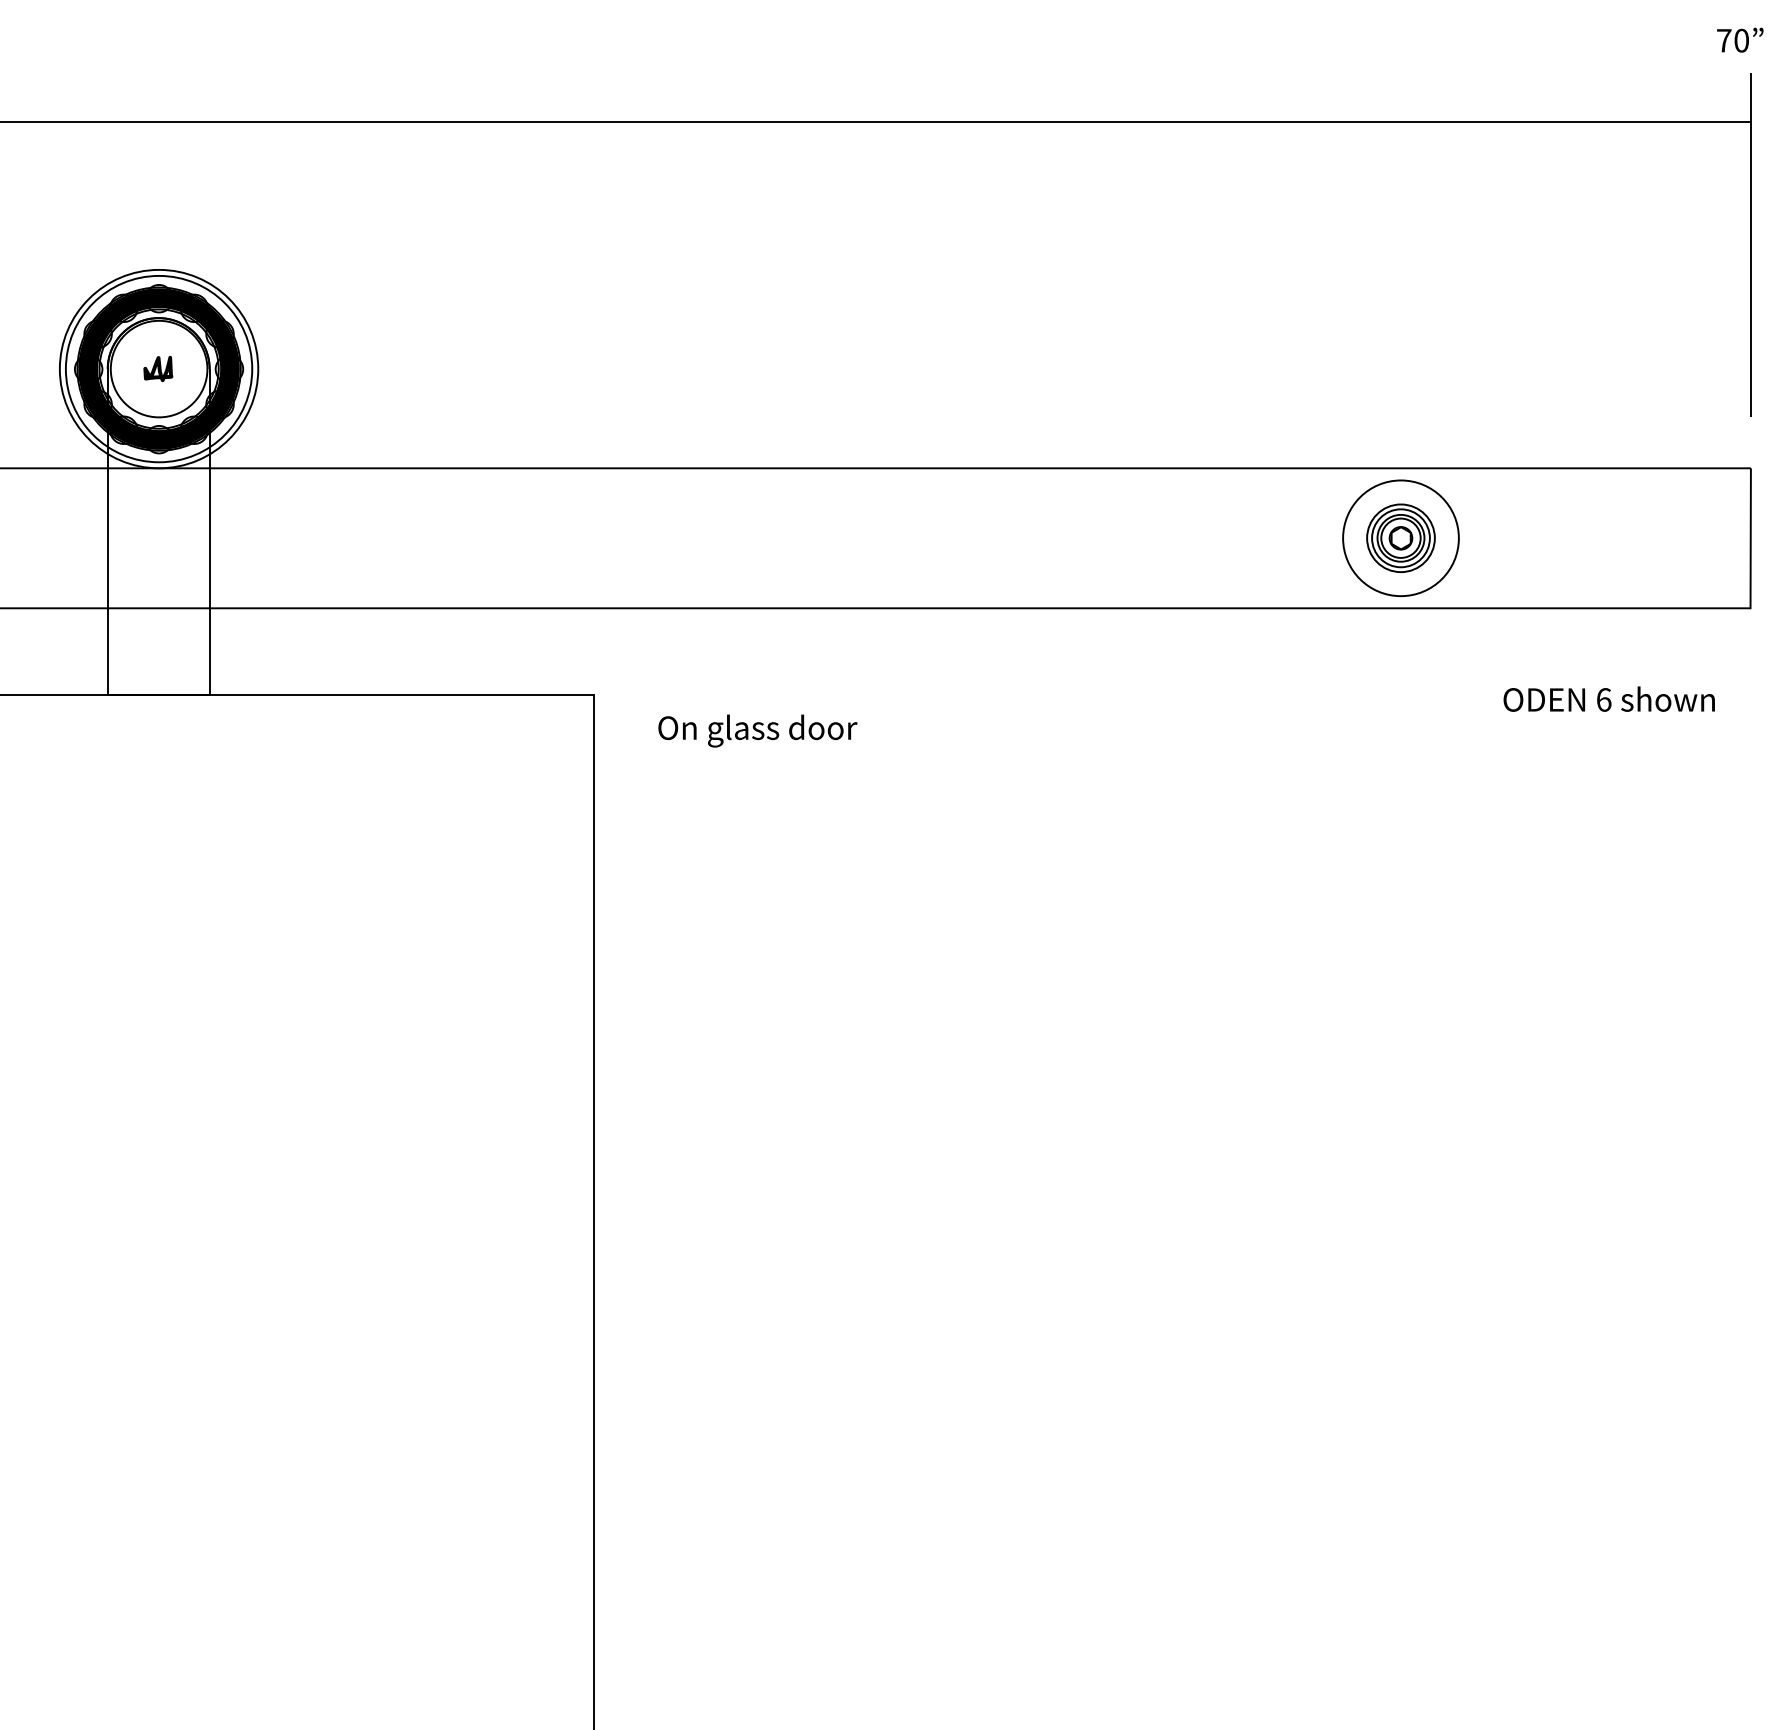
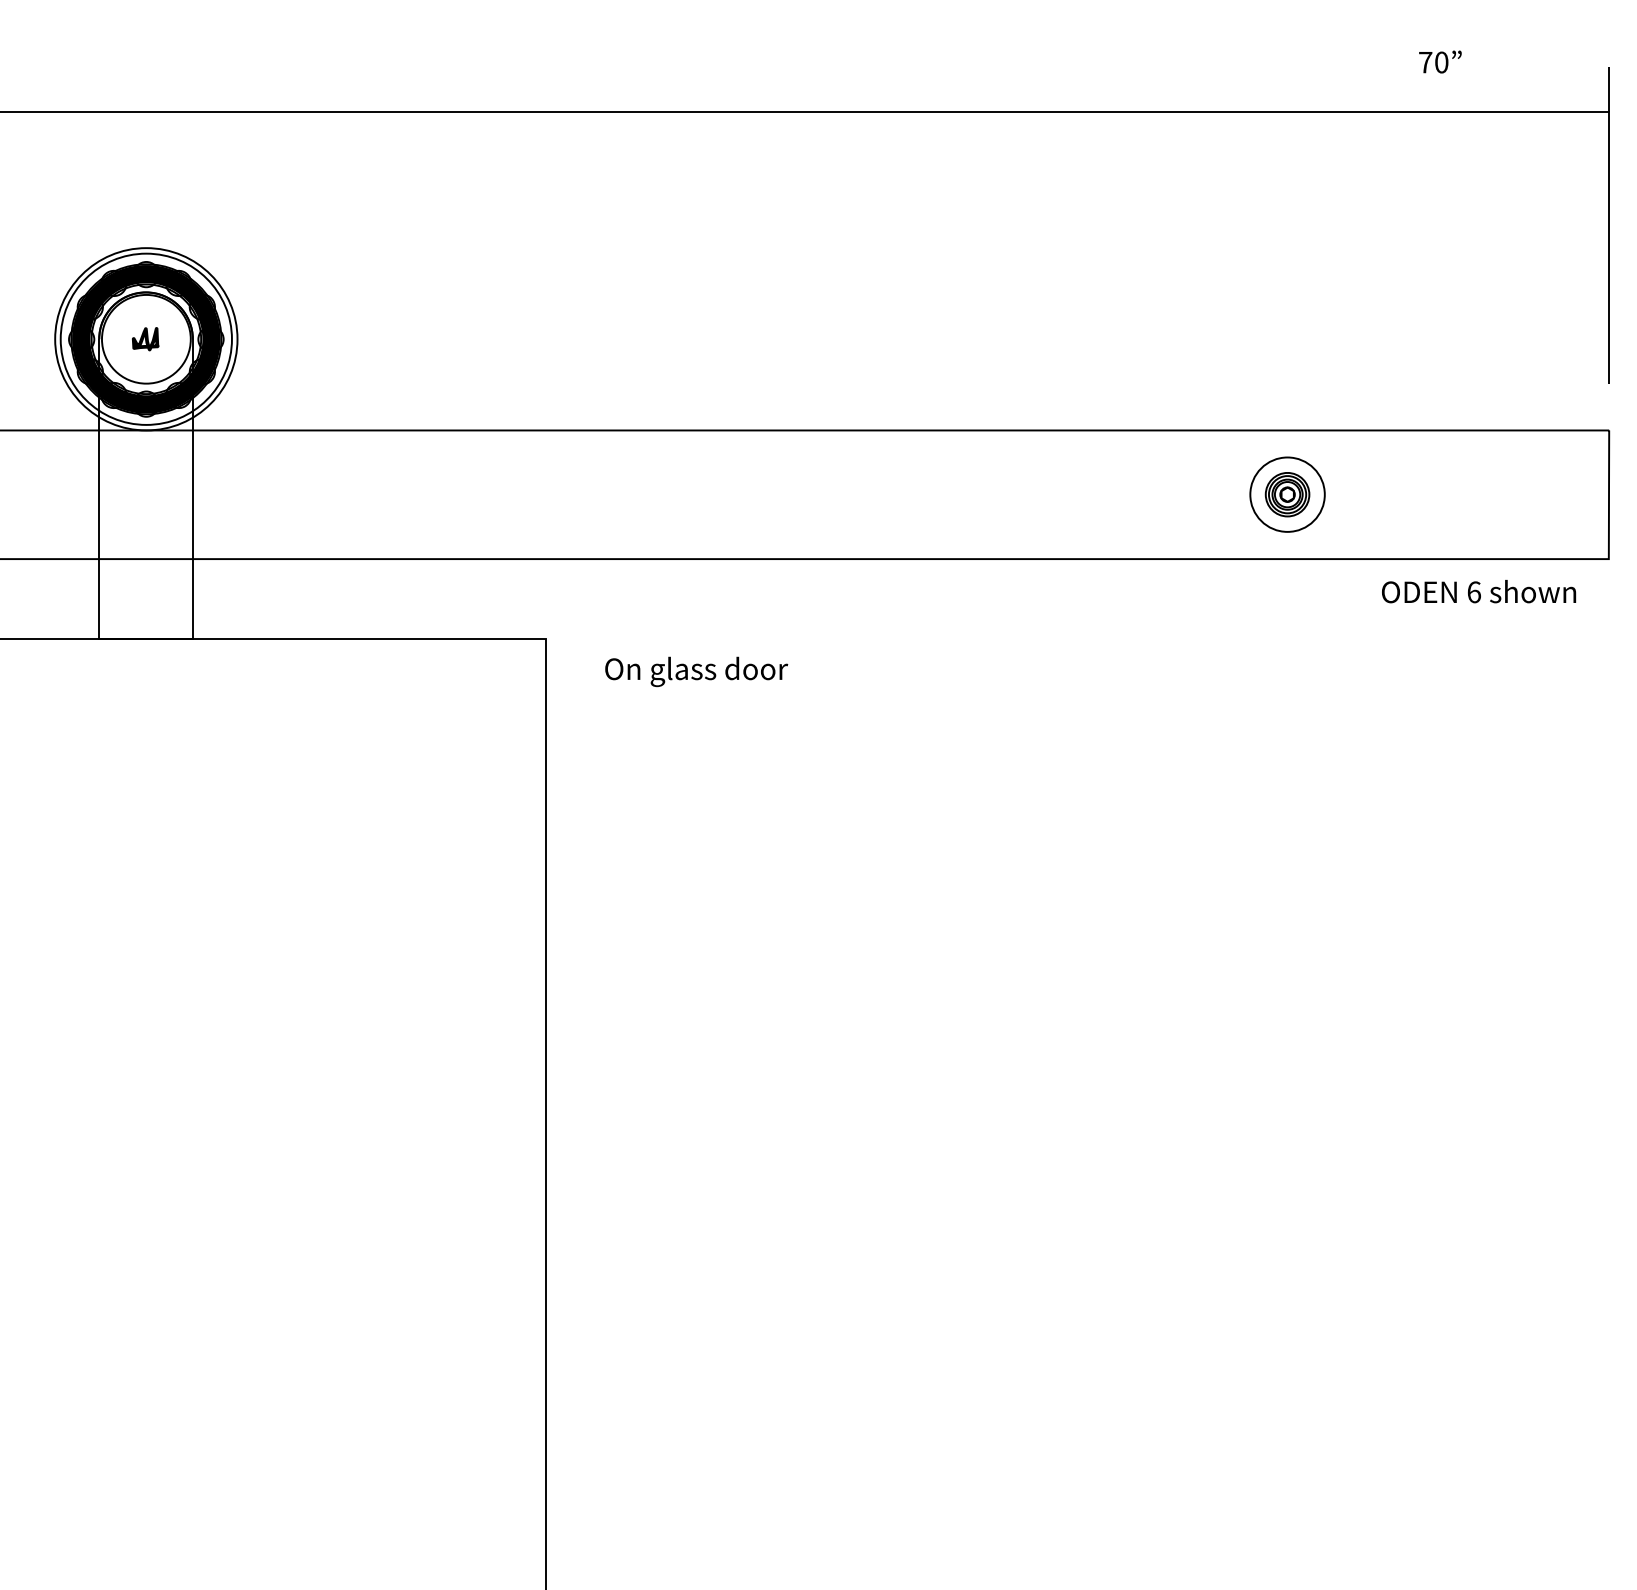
text: (1740, 39) -> (1440, 61), moved
part: (1400, 537) -> (1287, 494), size x0.7
text: (1609, 699) -> (1479, 591), moved

